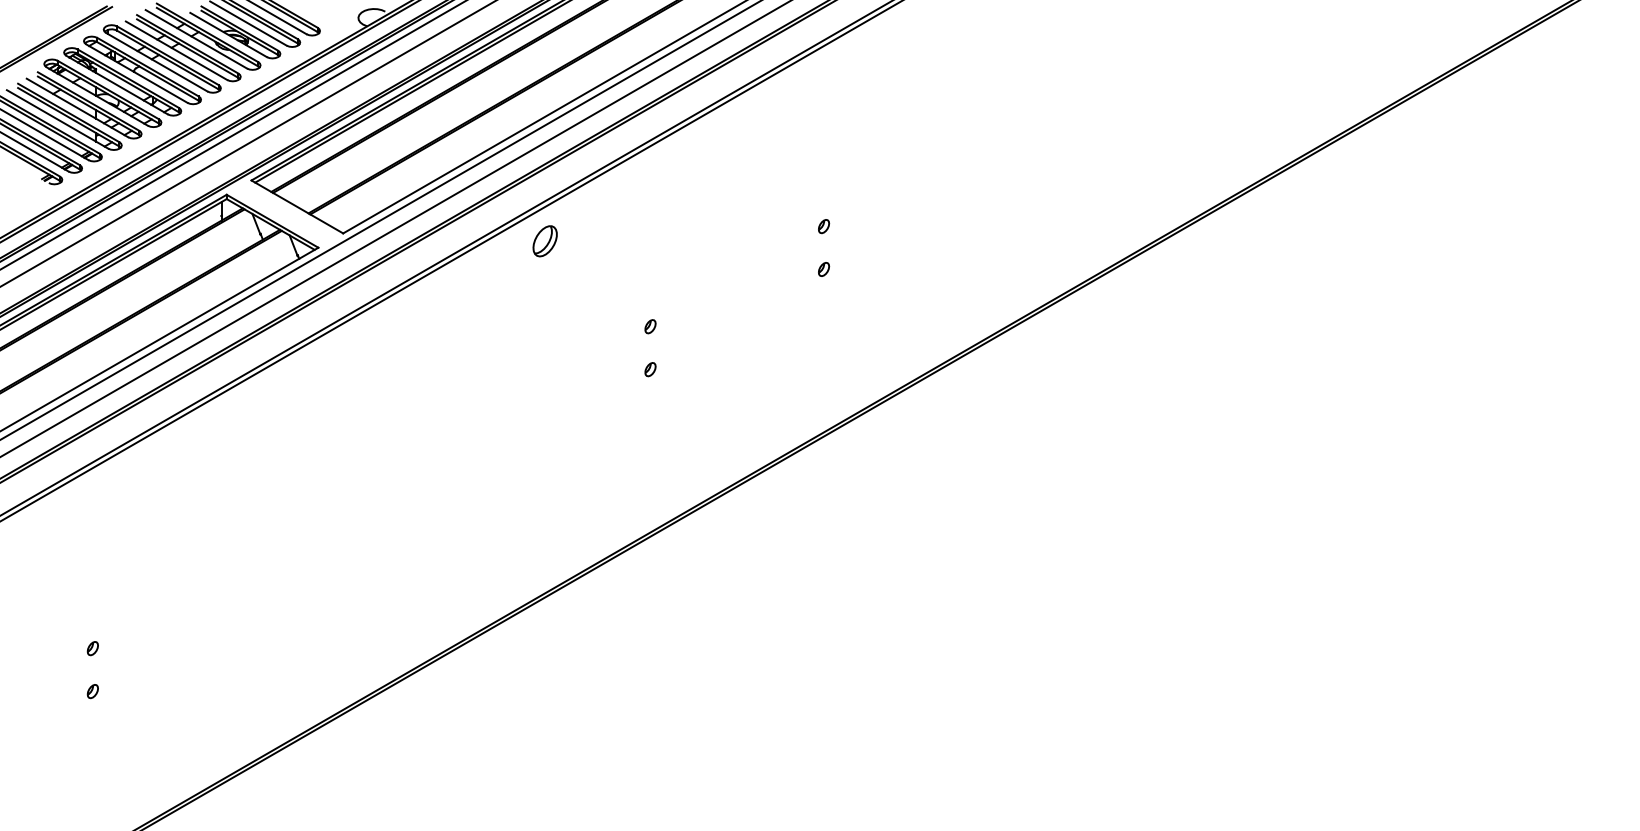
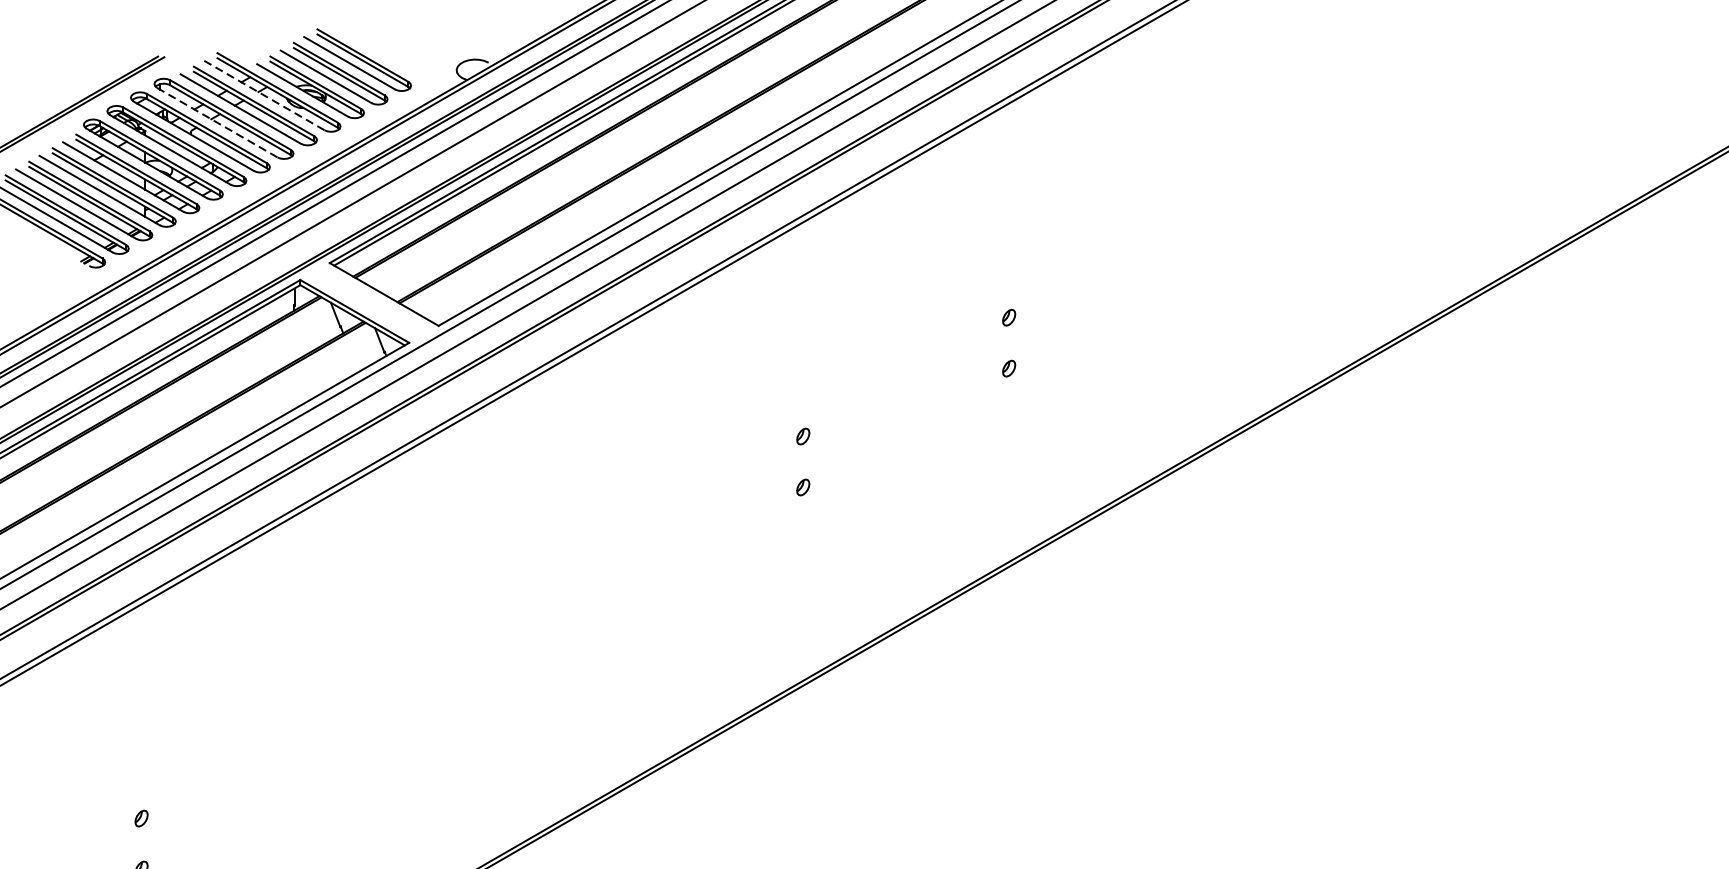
line: (196, 39) -> (264, 95), solid -> dashed
line: (156, 62) -> (217, 123), solid -> dashed
part: (544, 241) -> (677, 335), removed

